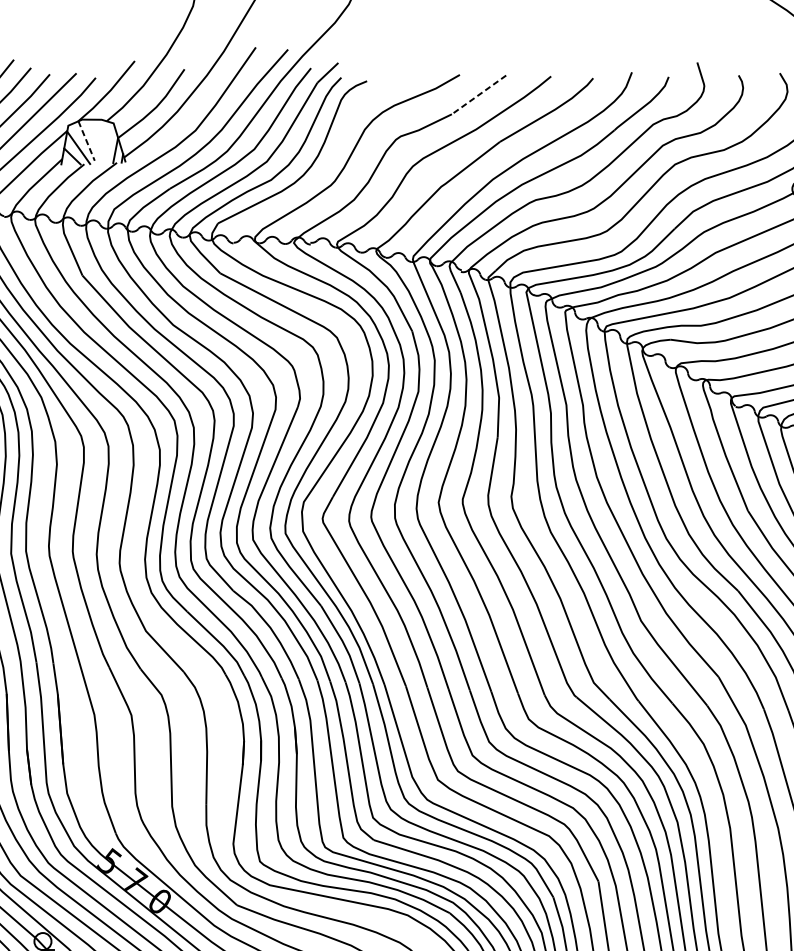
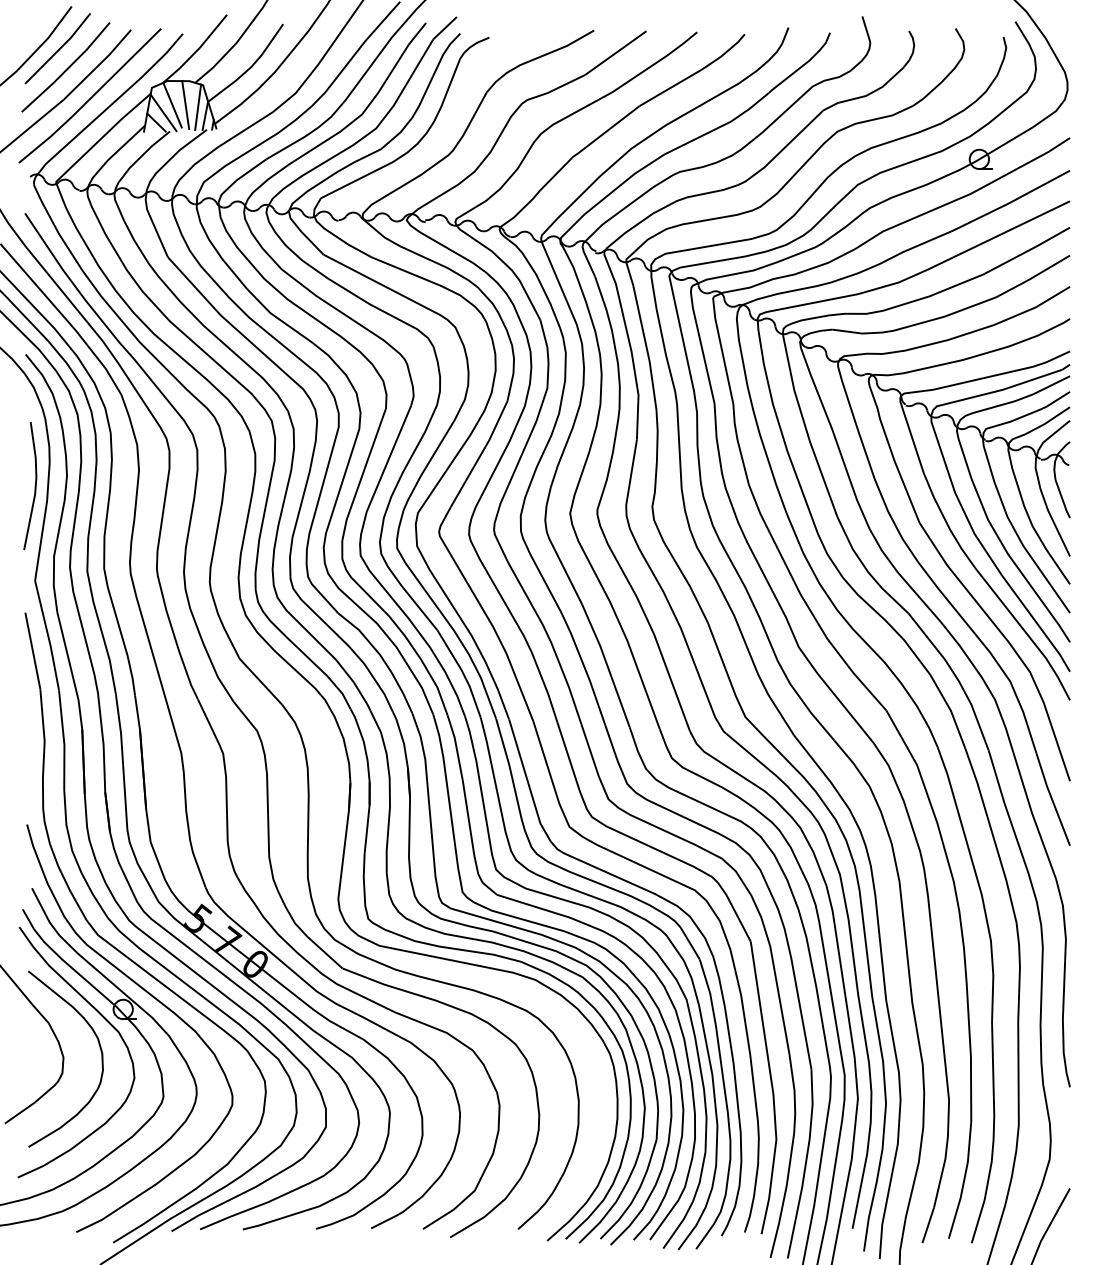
line: (478, 95) -> (615, 53), dashed -> solid
line: (98, 140) -> (185, 104), added
line: (86, 141) -> (172, 105), dashed -> solid
line: (109, 142) -> (198, 106), added

